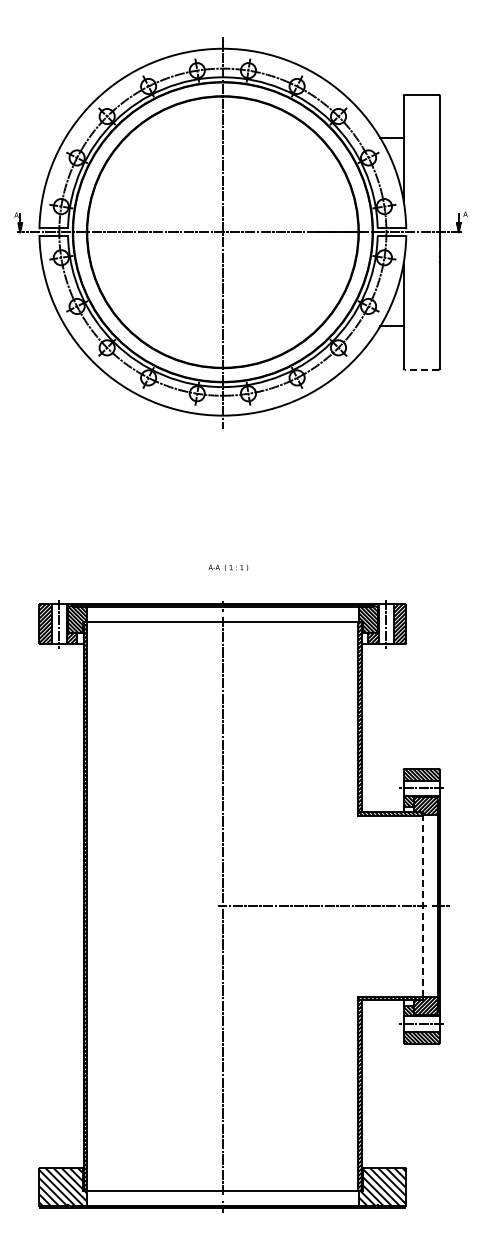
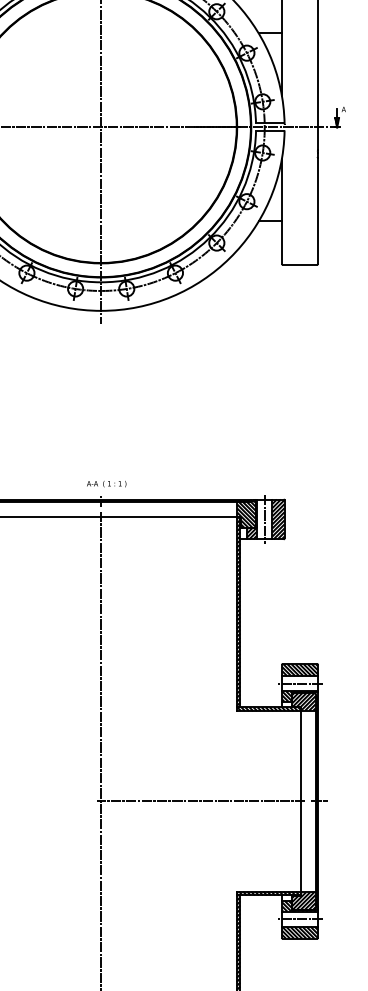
line: (421, 369) -> (299, 264), dashed -> solid
text: (228, 567) -> (106, 483), moved
line: (422, 905) -> (300, 800), dashed -> solid

